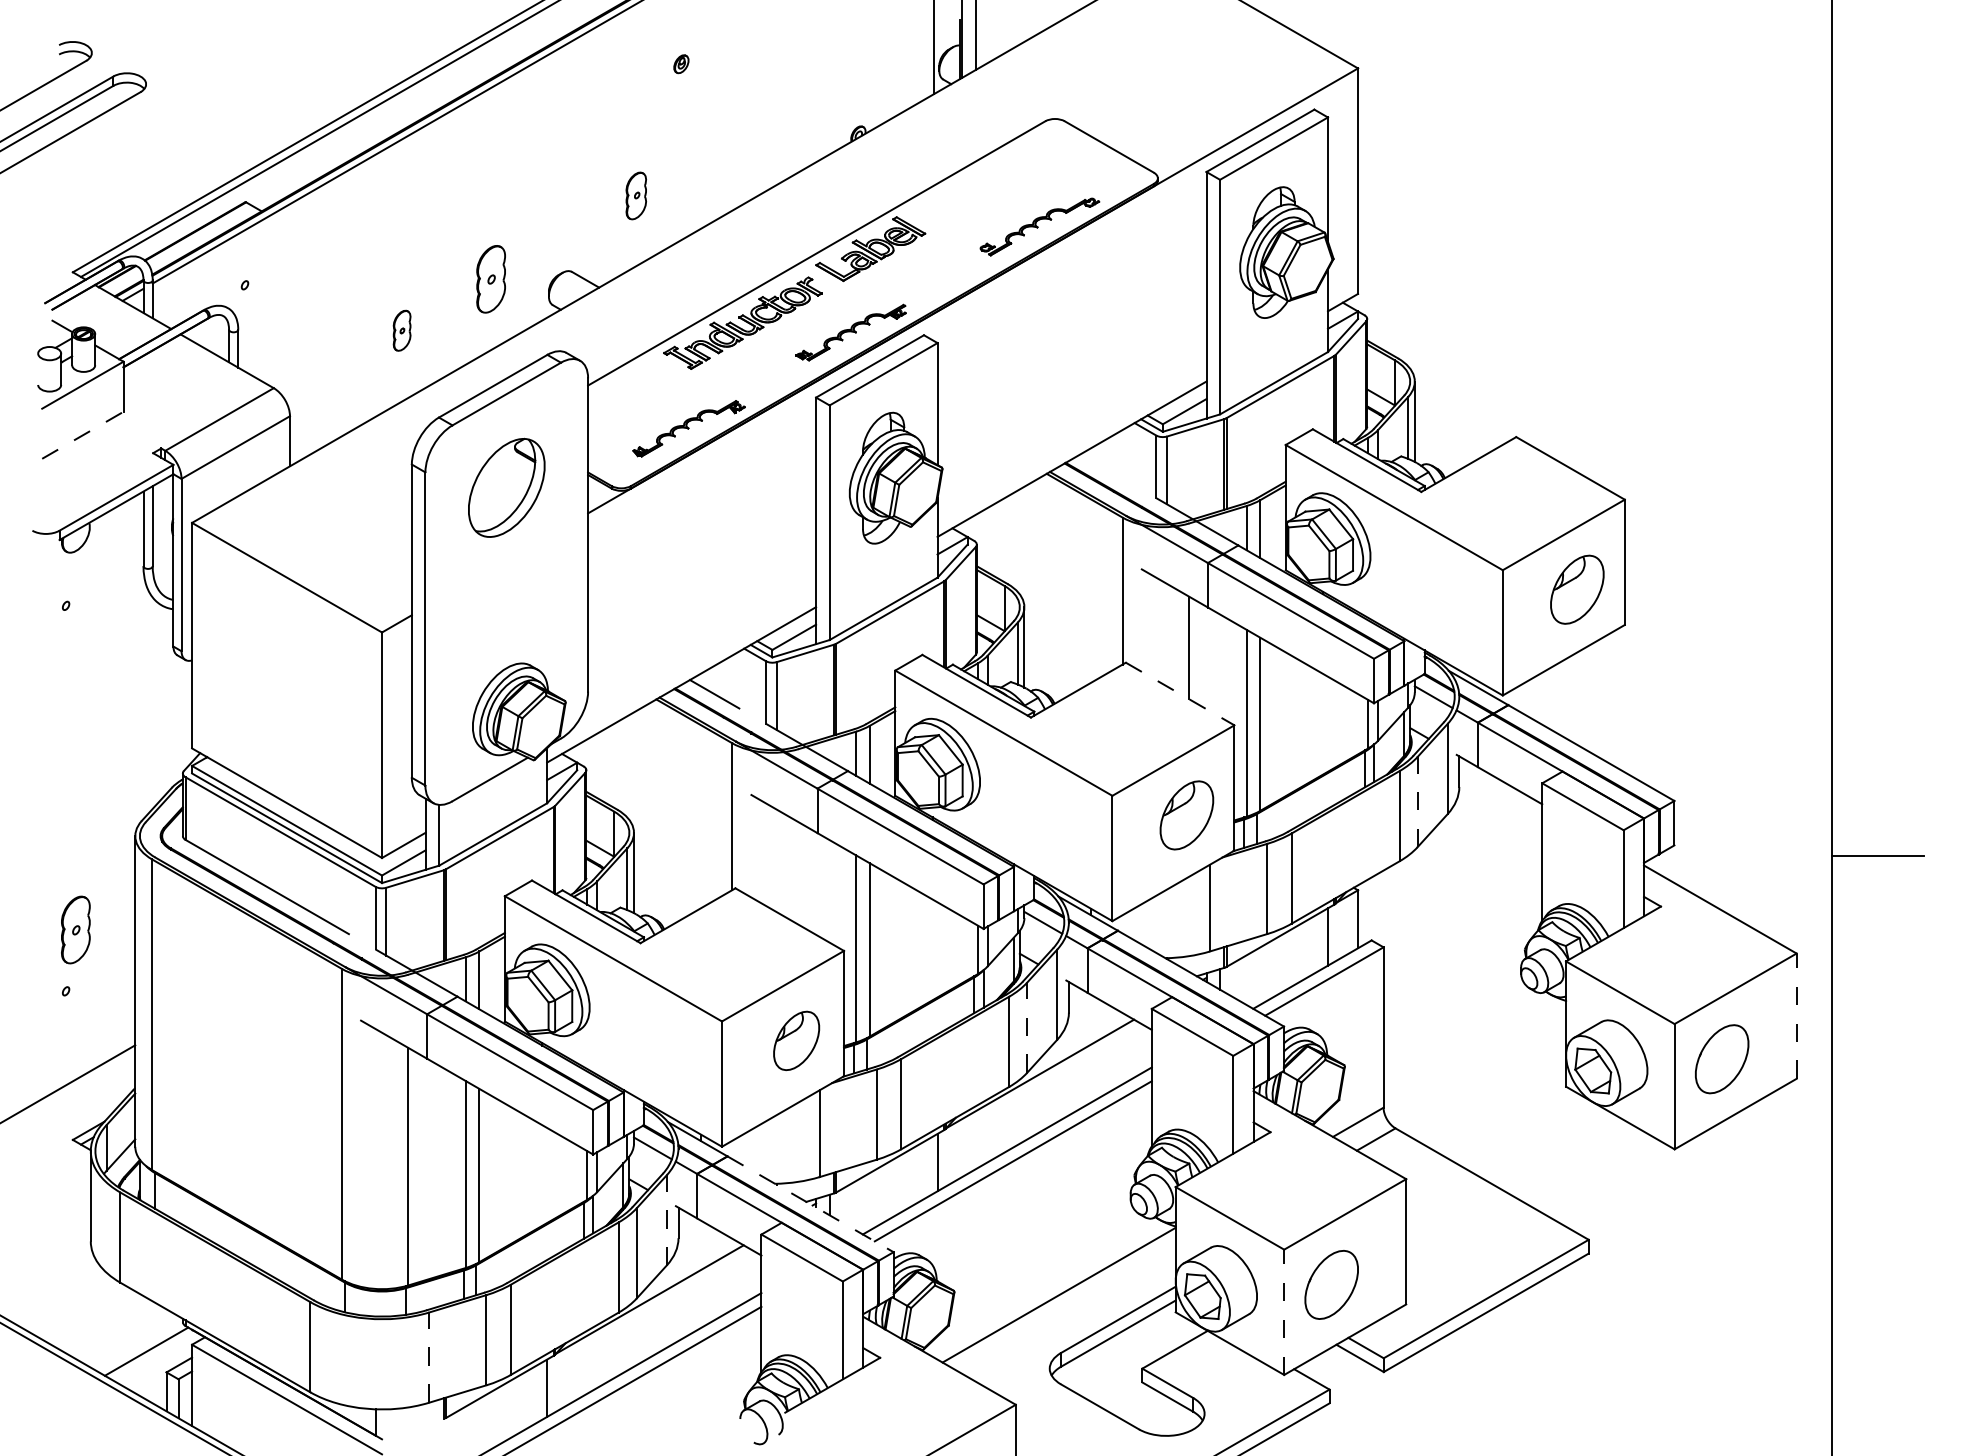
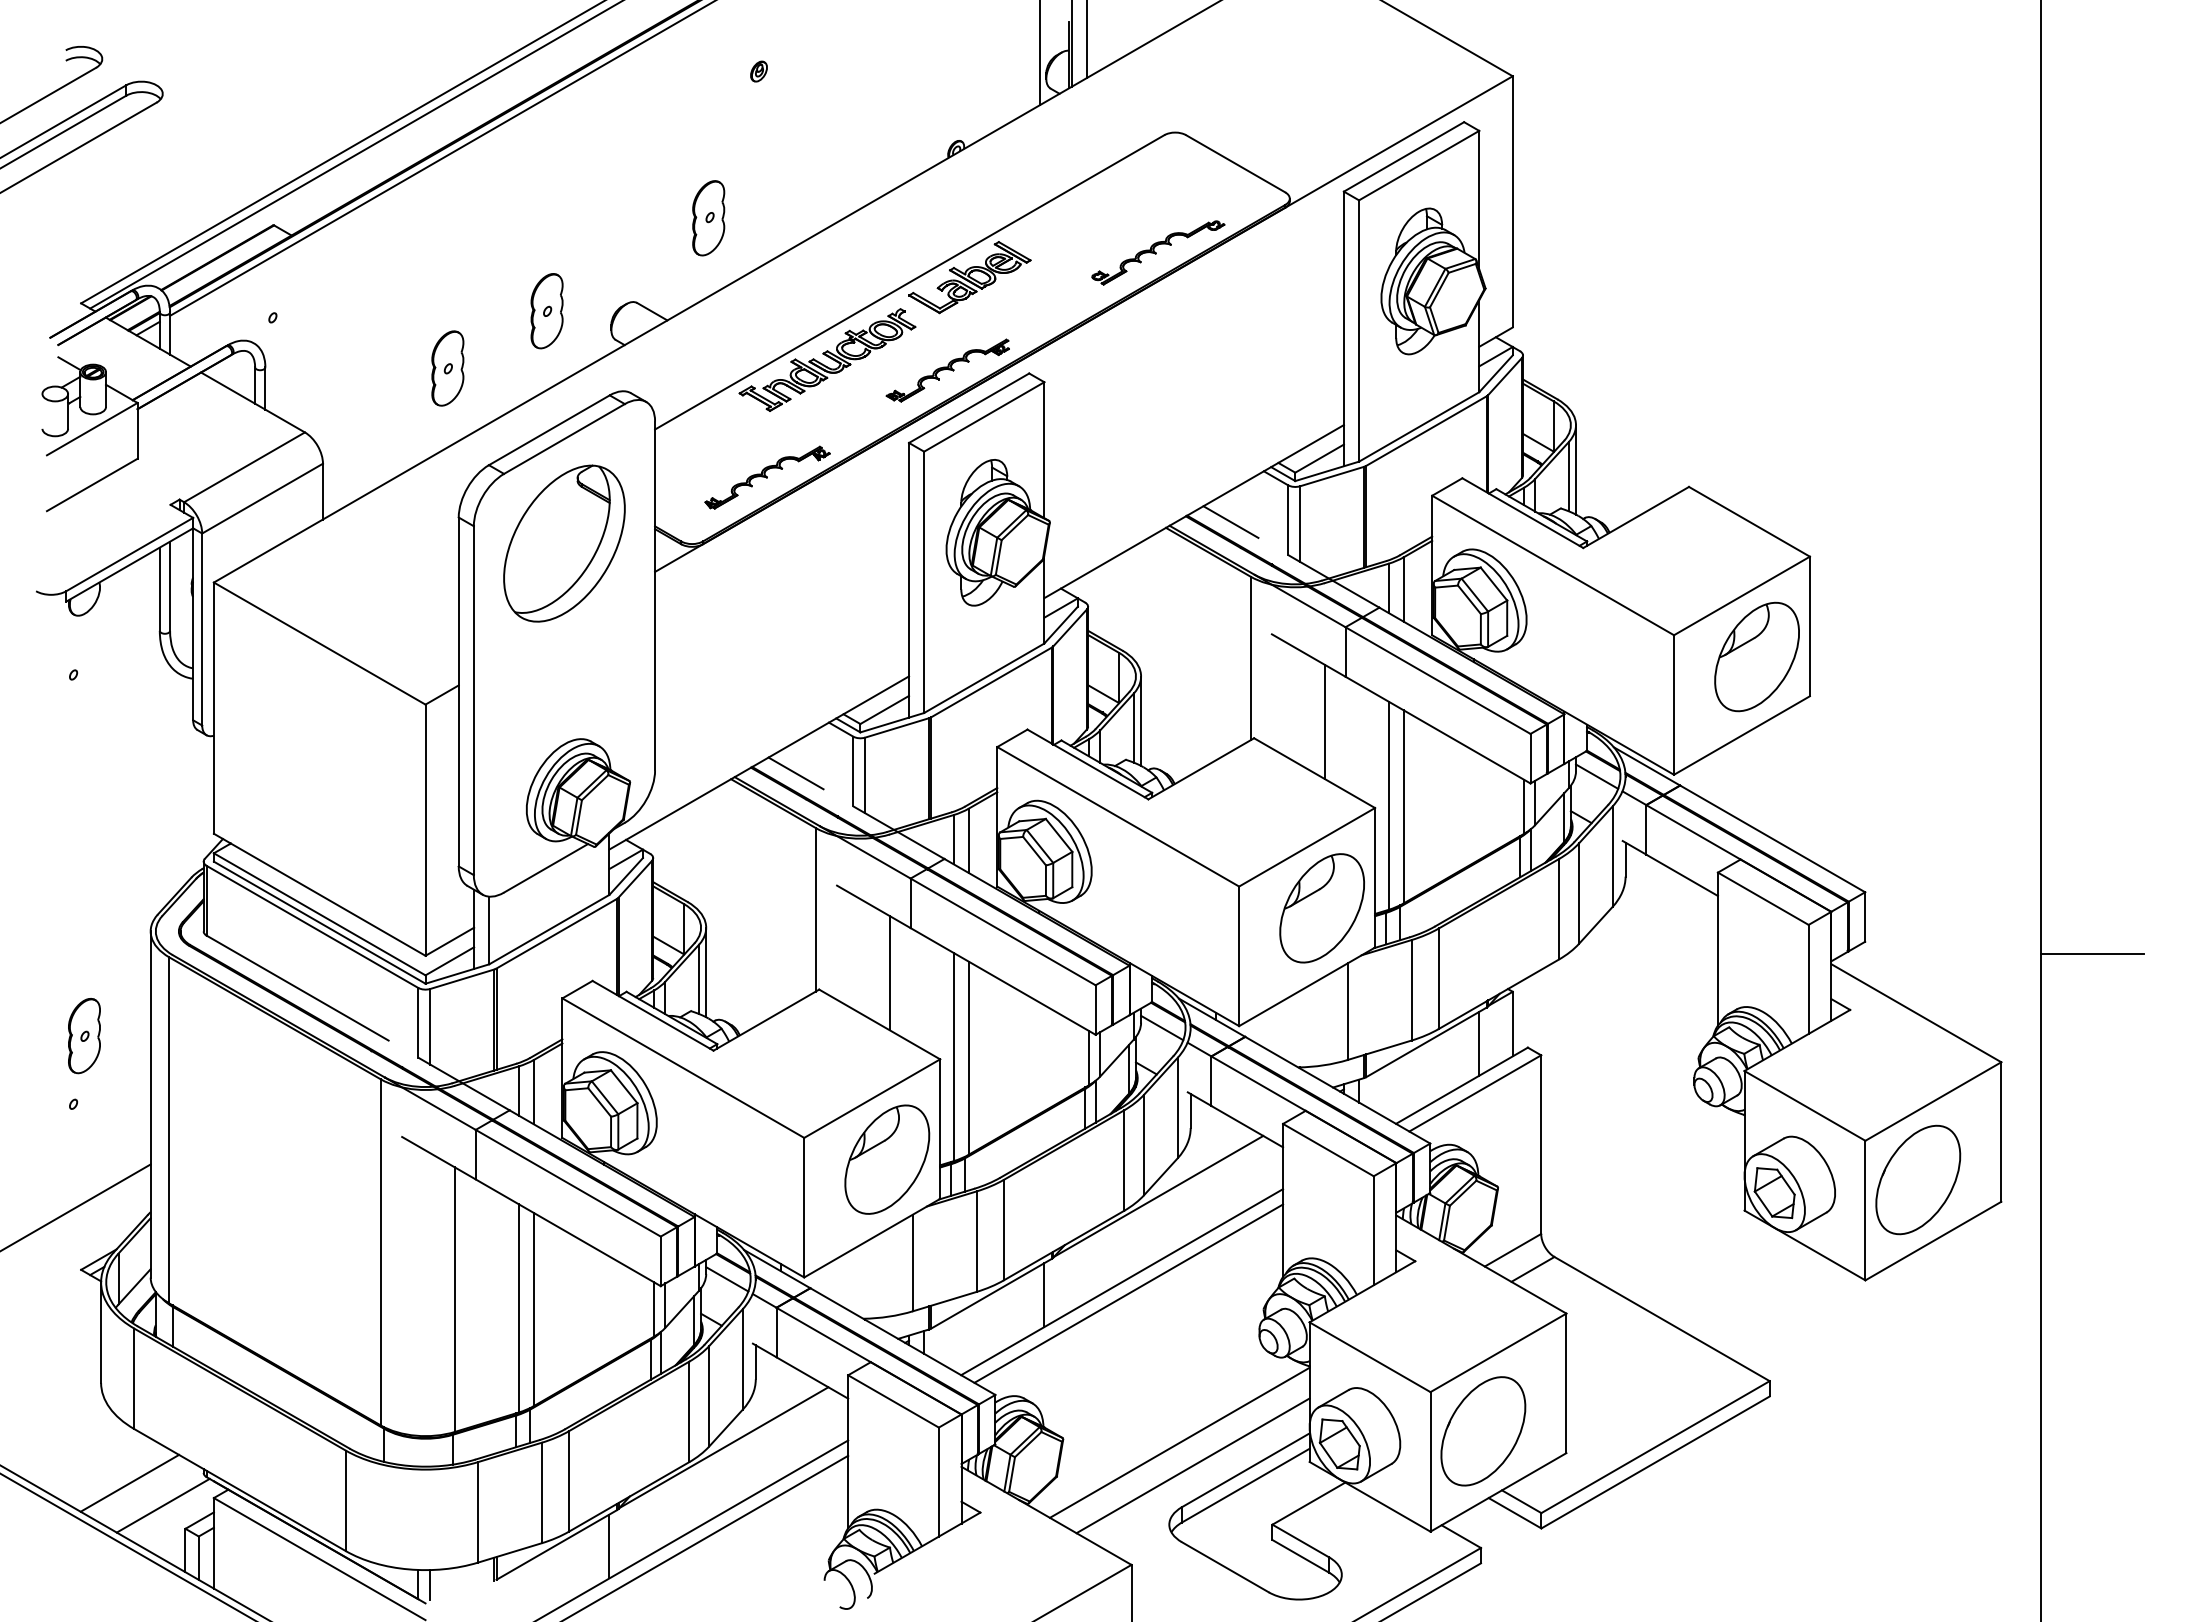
part: (636, 196) -> (708, 218), size x1.43
part: (401, 330) -> (447, 368), size x1.67
line: (83, 434) -> (92, 484), dashed -> solid
line: (1104, 468) -> (1230, 521), added
part: (506, 487) -> (564, 543), size x1.43
part: (1576, 589) -> (1756, 656), size x1.43
line: (1180, 694) -> (1314, 773), dashed -> solid
line: (1417, 802) -> (1579, 893), dashed -> solid
part: (1186, 815) -> (1321, 908), size x1.43
line: (798, 873) -> (889, 973), added
line: (1796, 1016) -> (2001, 1132), dashed -> solid
line: (1027, 1027) -> (1144, 1144), dashed -> solid
part: (796, 1040) -> (887, 1159), size x1.67
part: (1722, 1058) -> (1918, 1179), size x1.43
line: (810, 1204) -> (902, 1341), dashed -> solid
line: (666, 1219) -> (742, 1358), dashed -> solid
part: (1331, 1285) -> (1483, 1431), size x1.43
line: (1284, 1311) -> (1430, 1461), dashed -> solid
line: (1070, 1315) -> (1192, 1465), added
line: (116, 1330) -> (129, 1482), added
line: (429, 1356) -> (478, 1511), dashed -> solid
line: (386, 1423) -> (430, 1585), added

